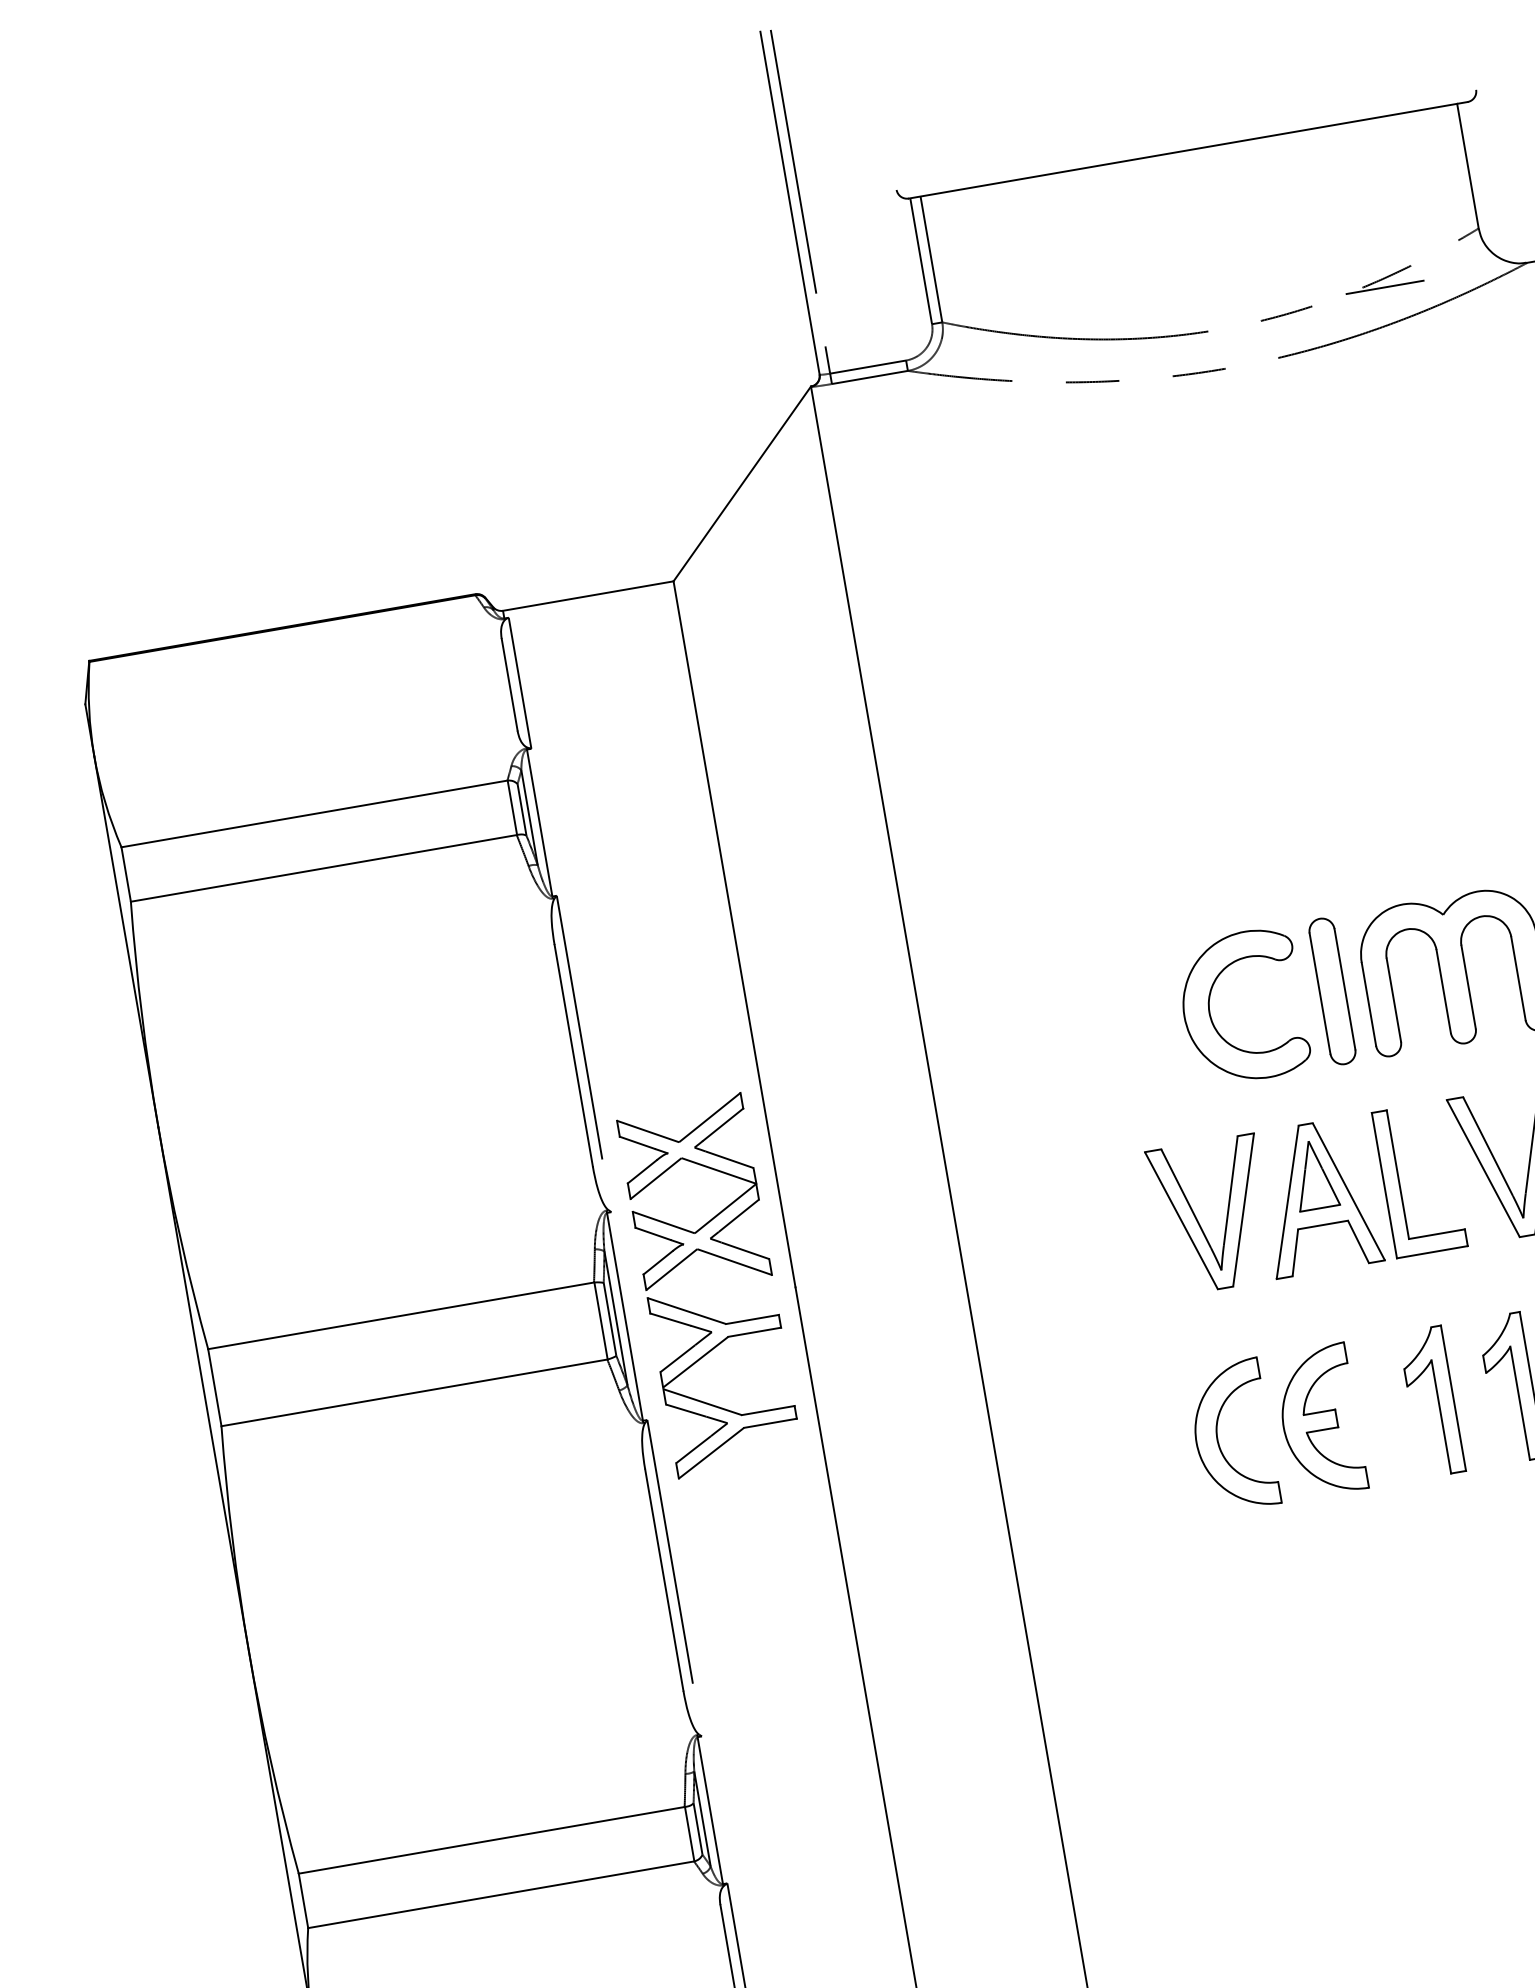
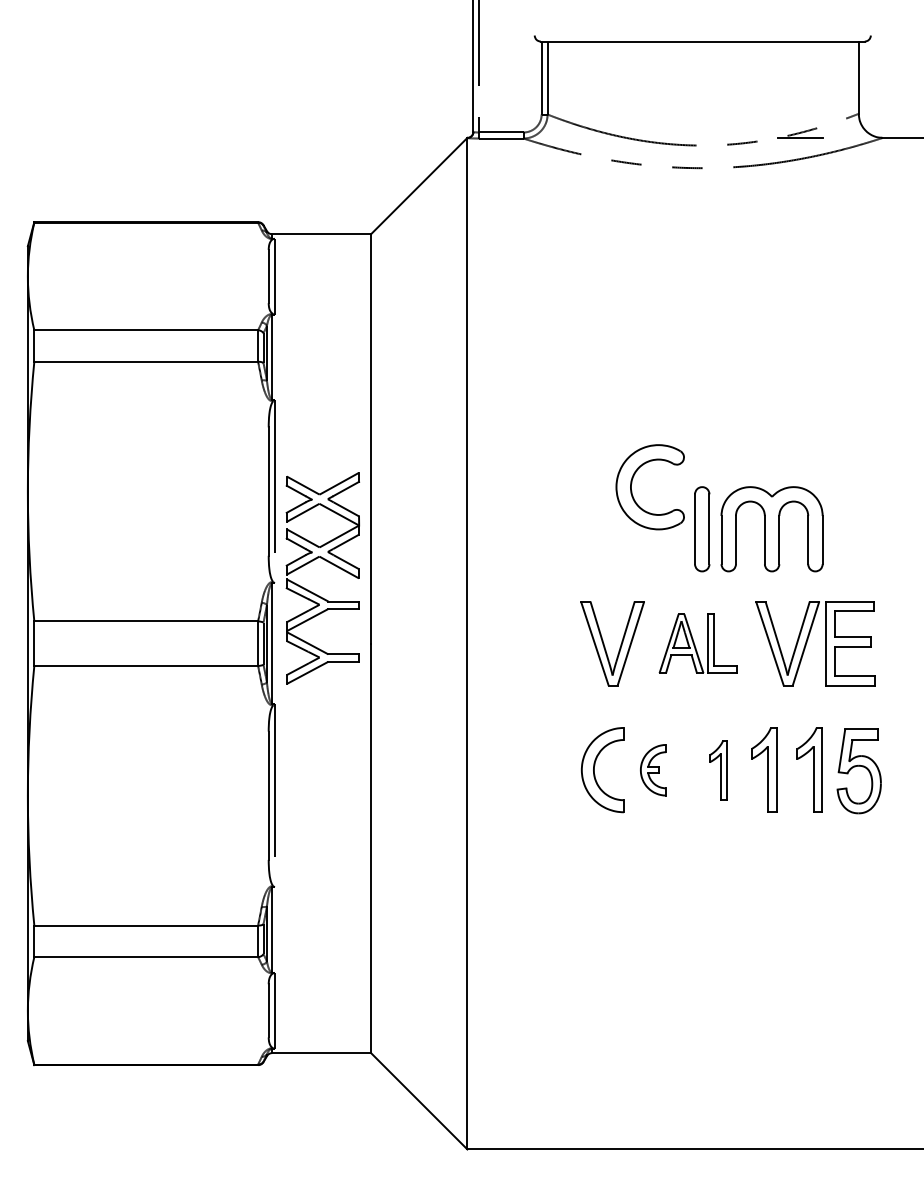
part: (1213, 1017) -> (632, 490), moved
part: (1360, 1189) -> (698, 643), size x0.7
part: (716, 1258) -> (329, 563), moved
part: (1432, 1400) -> (718, 769), size x0.7
part: (1320, 1421) -> (653, 770), size x0.6

